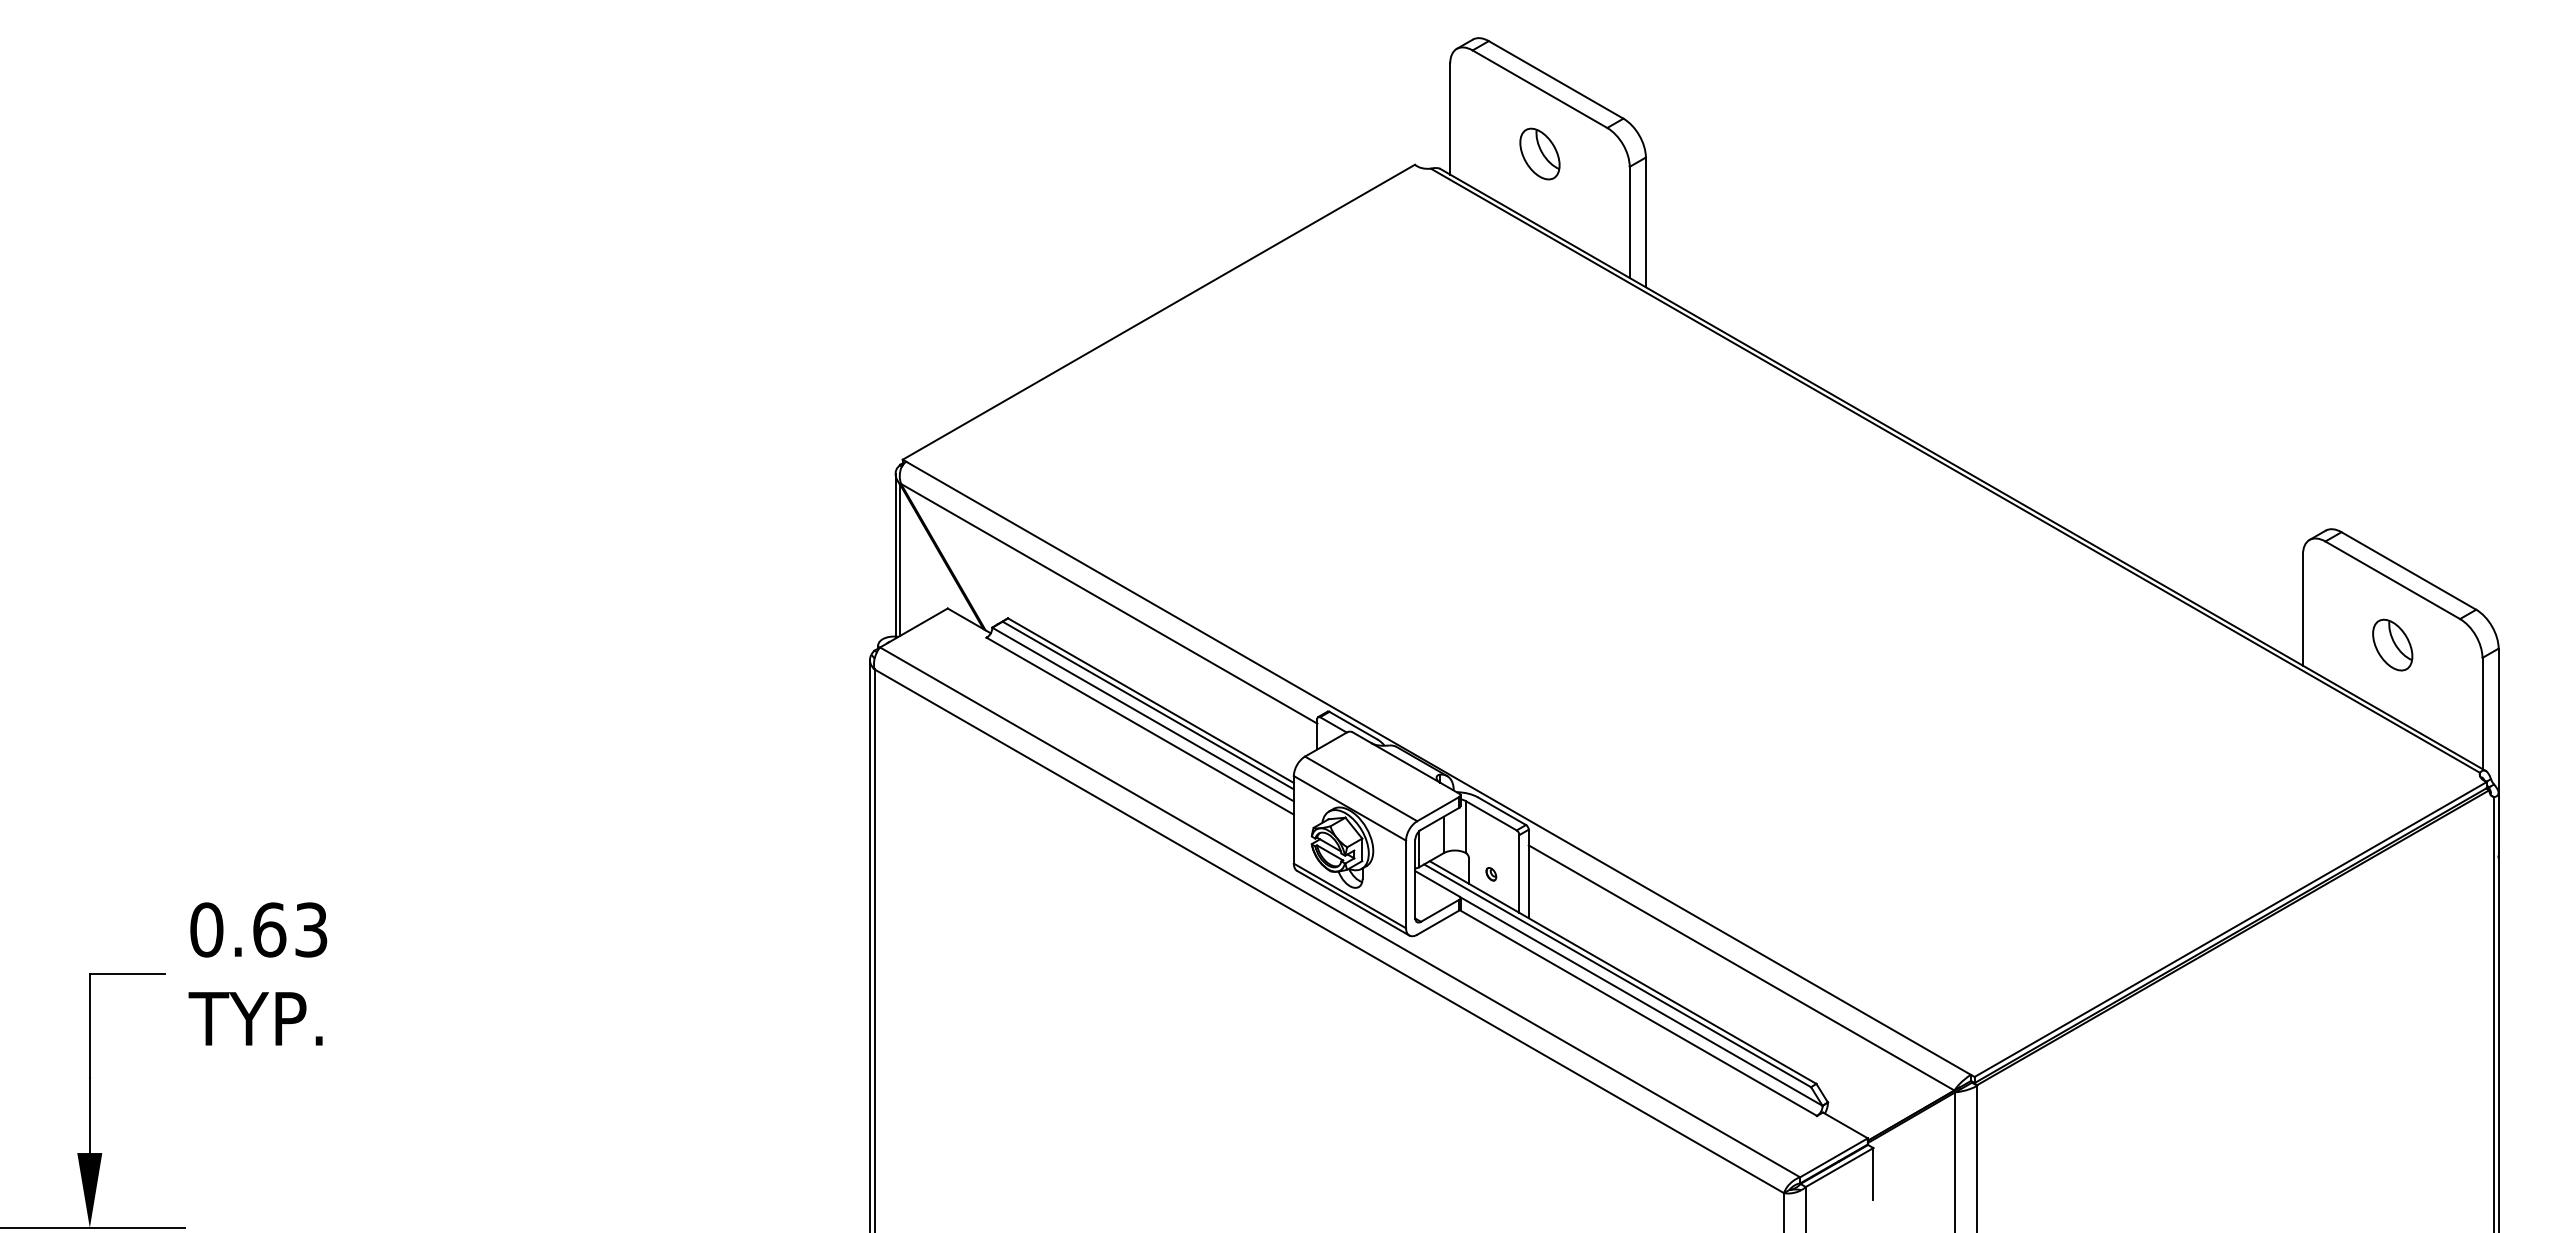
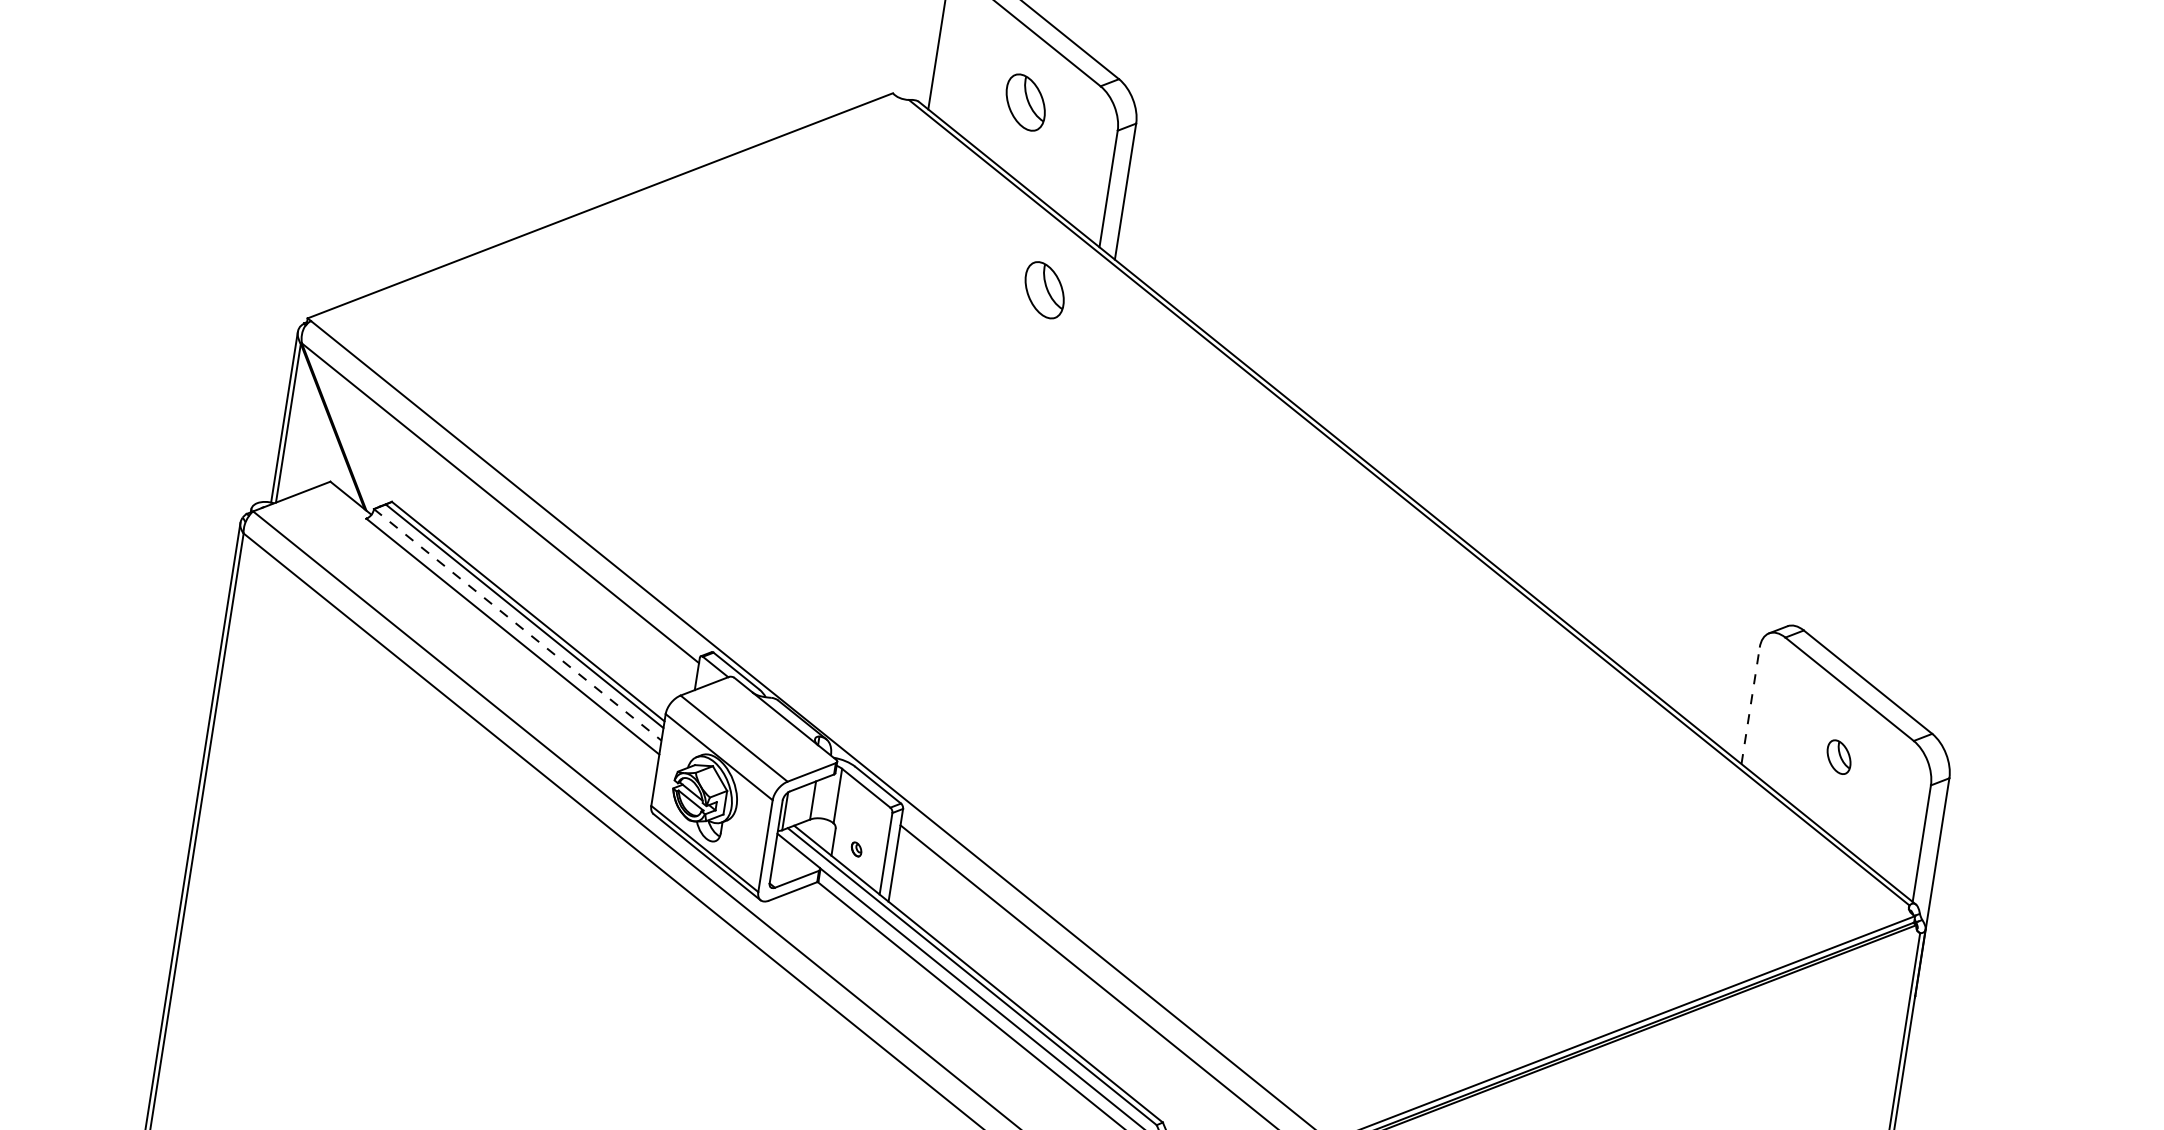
part: (1584, 325) -> (1044, 289), added
line: (2302, 610) -> (1750, 706), solid -> dashed
part: (2392, 644) -> (1838, 756), size x0.6
line: (1143, 714) -> (518, 624), solid -> dashed

